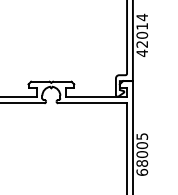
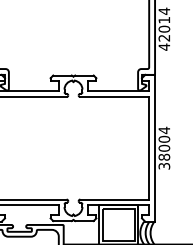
text: (142, 153) -> (164, 147), 68005 -> 38004

